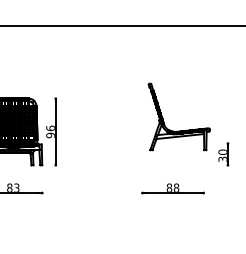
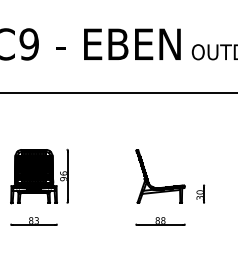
part: (181, 129) -> (162, 186), moved

